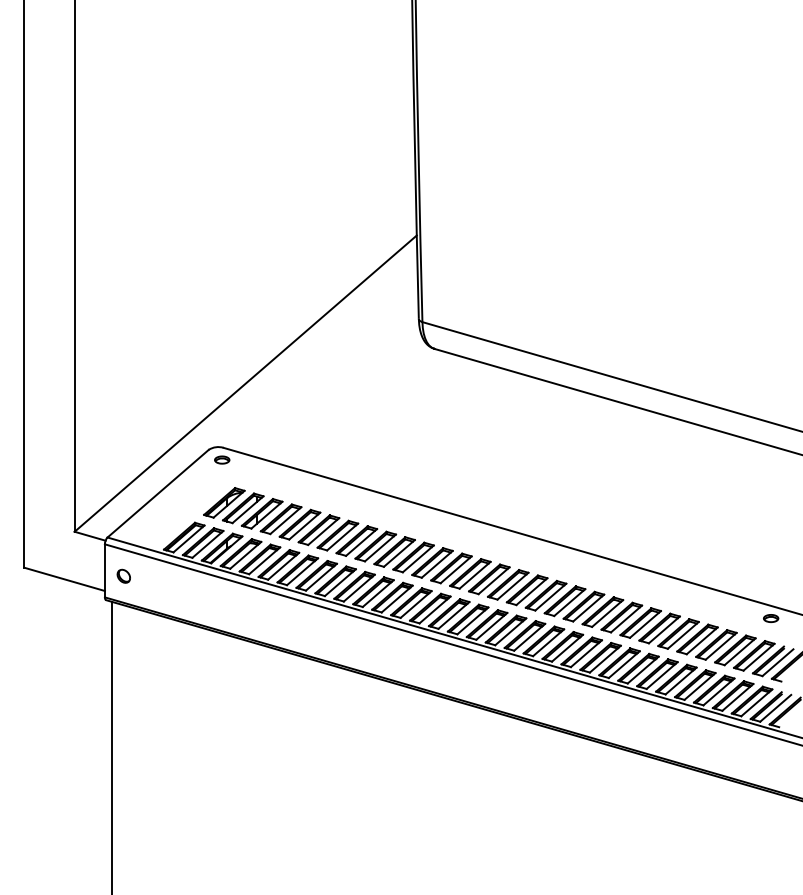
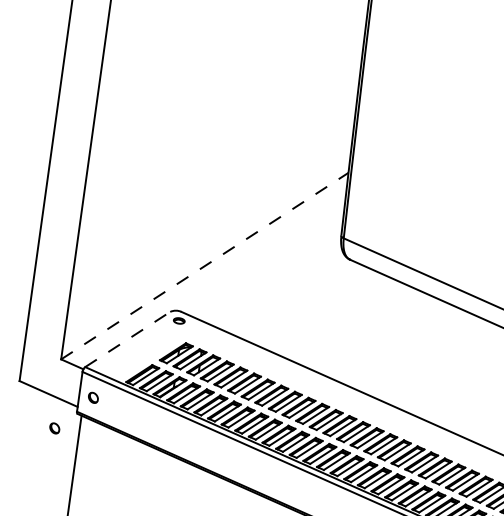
line: (246, 383) -> (205, 266), solid -> dashed
line: (158, 493) -> (128, 339), solid -> dashed
part: (78, 622) -> (54, 427), added

